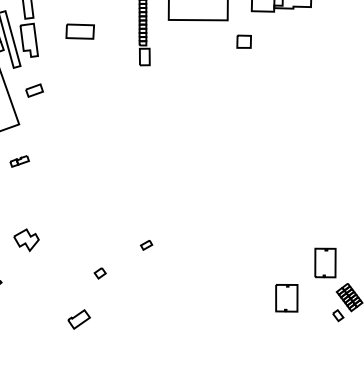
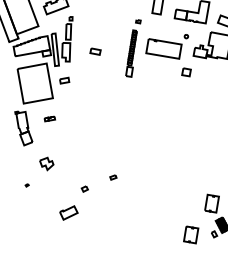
part: (79, 31) -> (95, 51), size x0.62
part: (287, 297) -> (191, 234), moved
part: (78, 318) -> (68, 212), size x1.43

